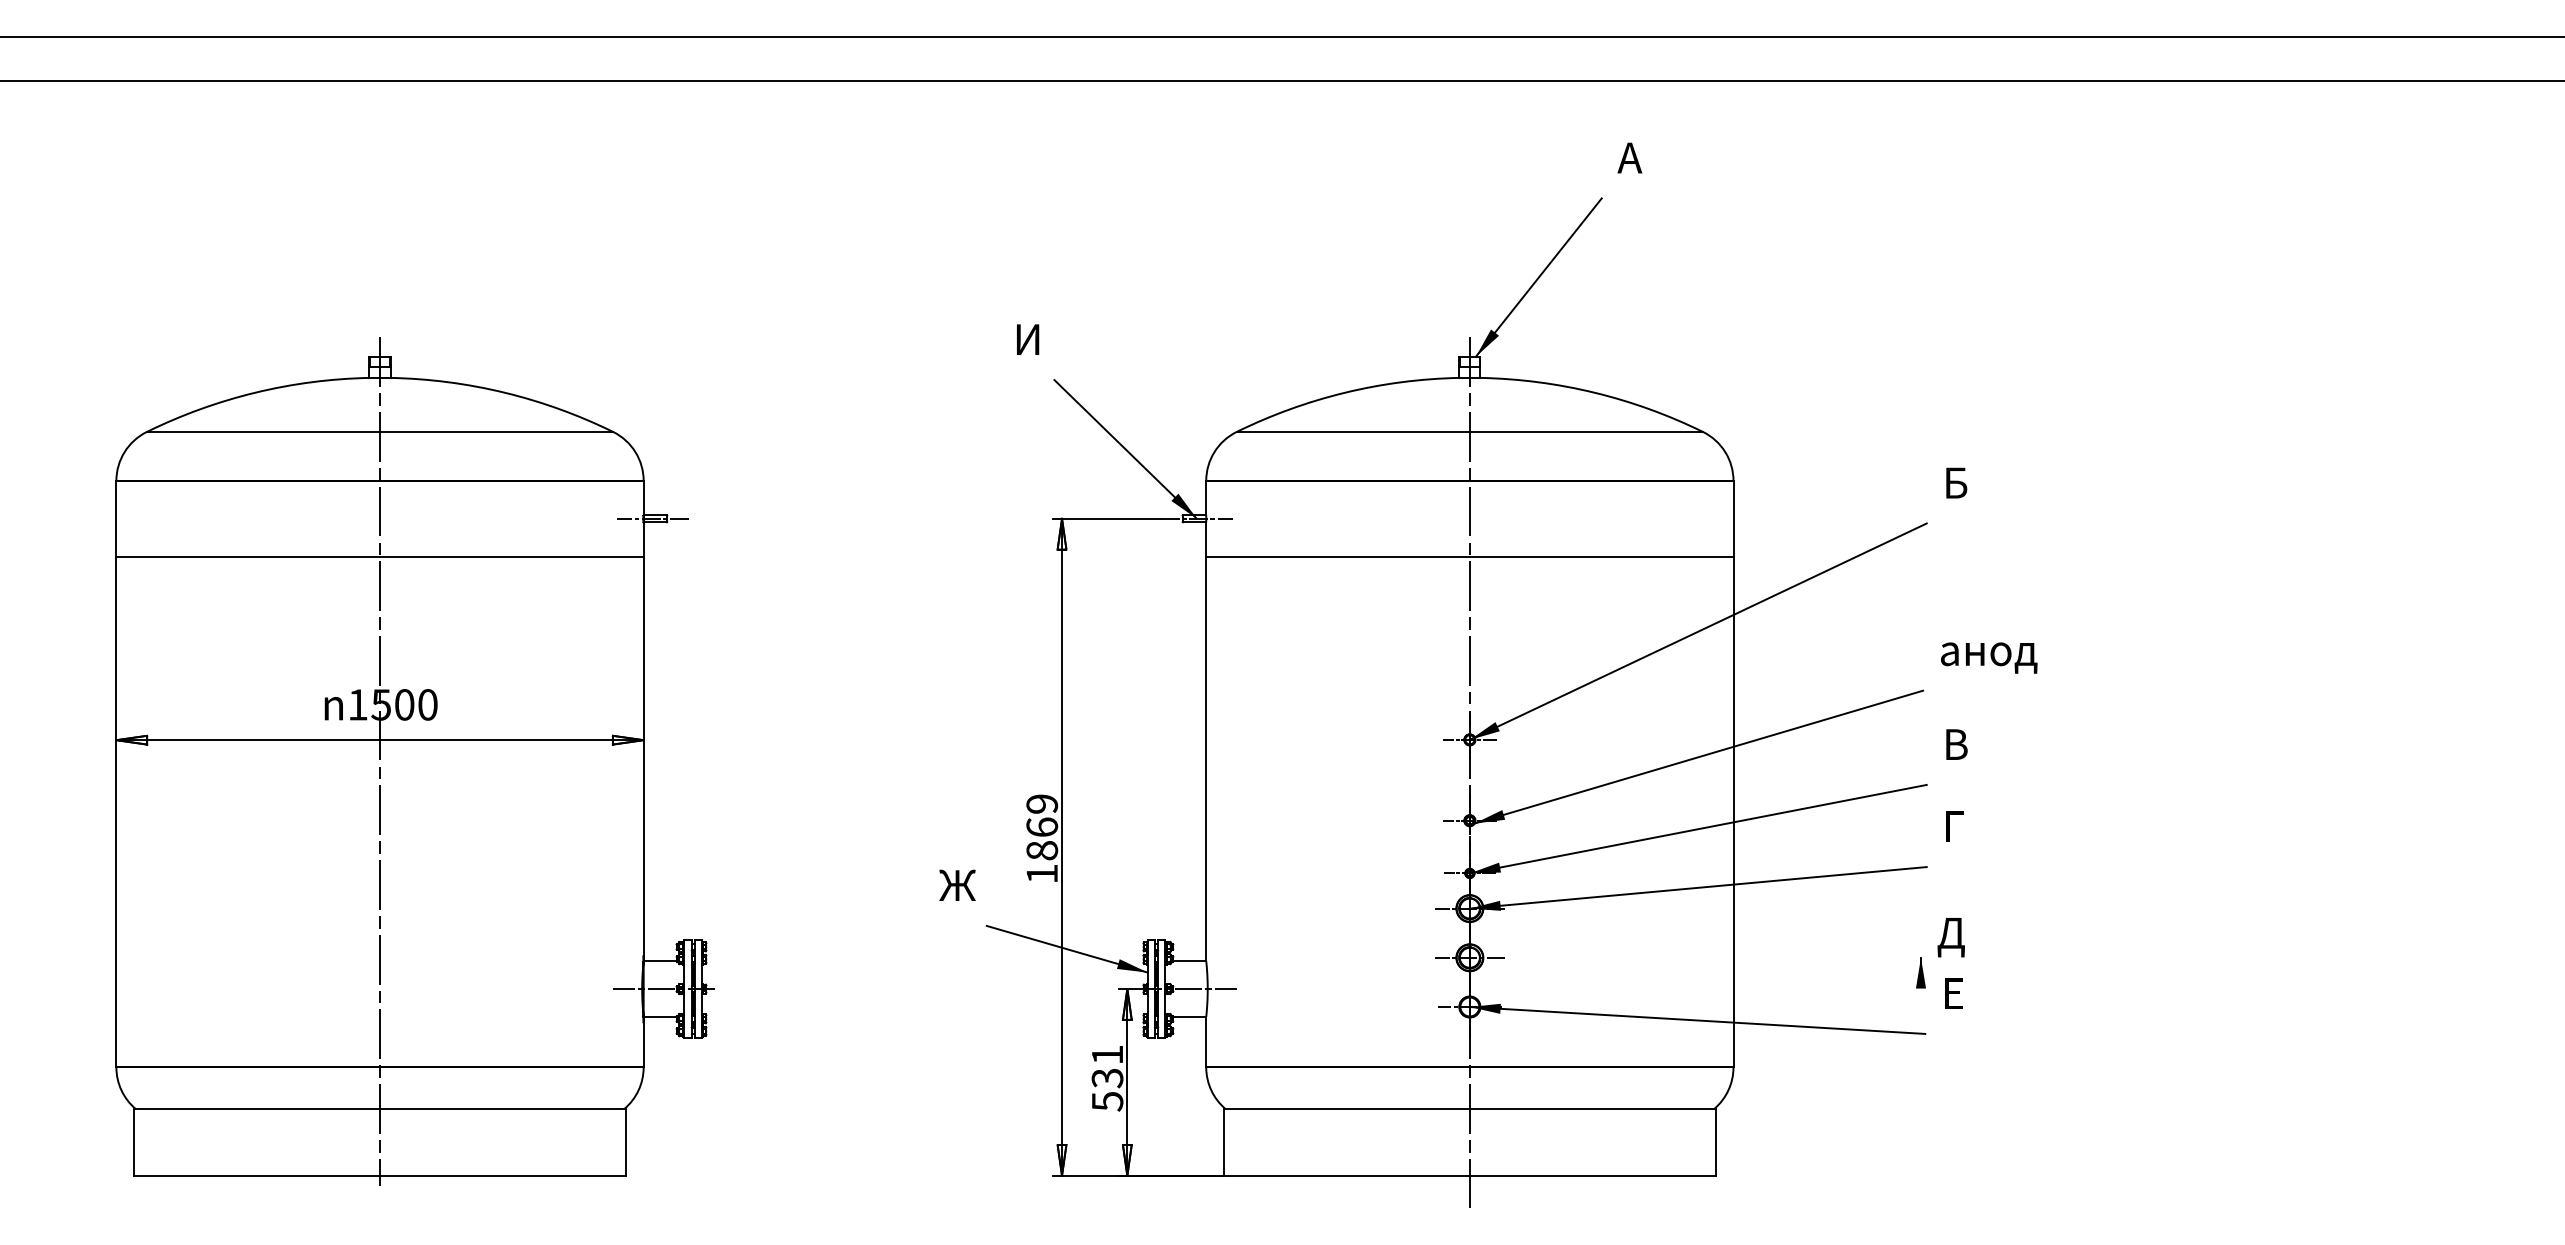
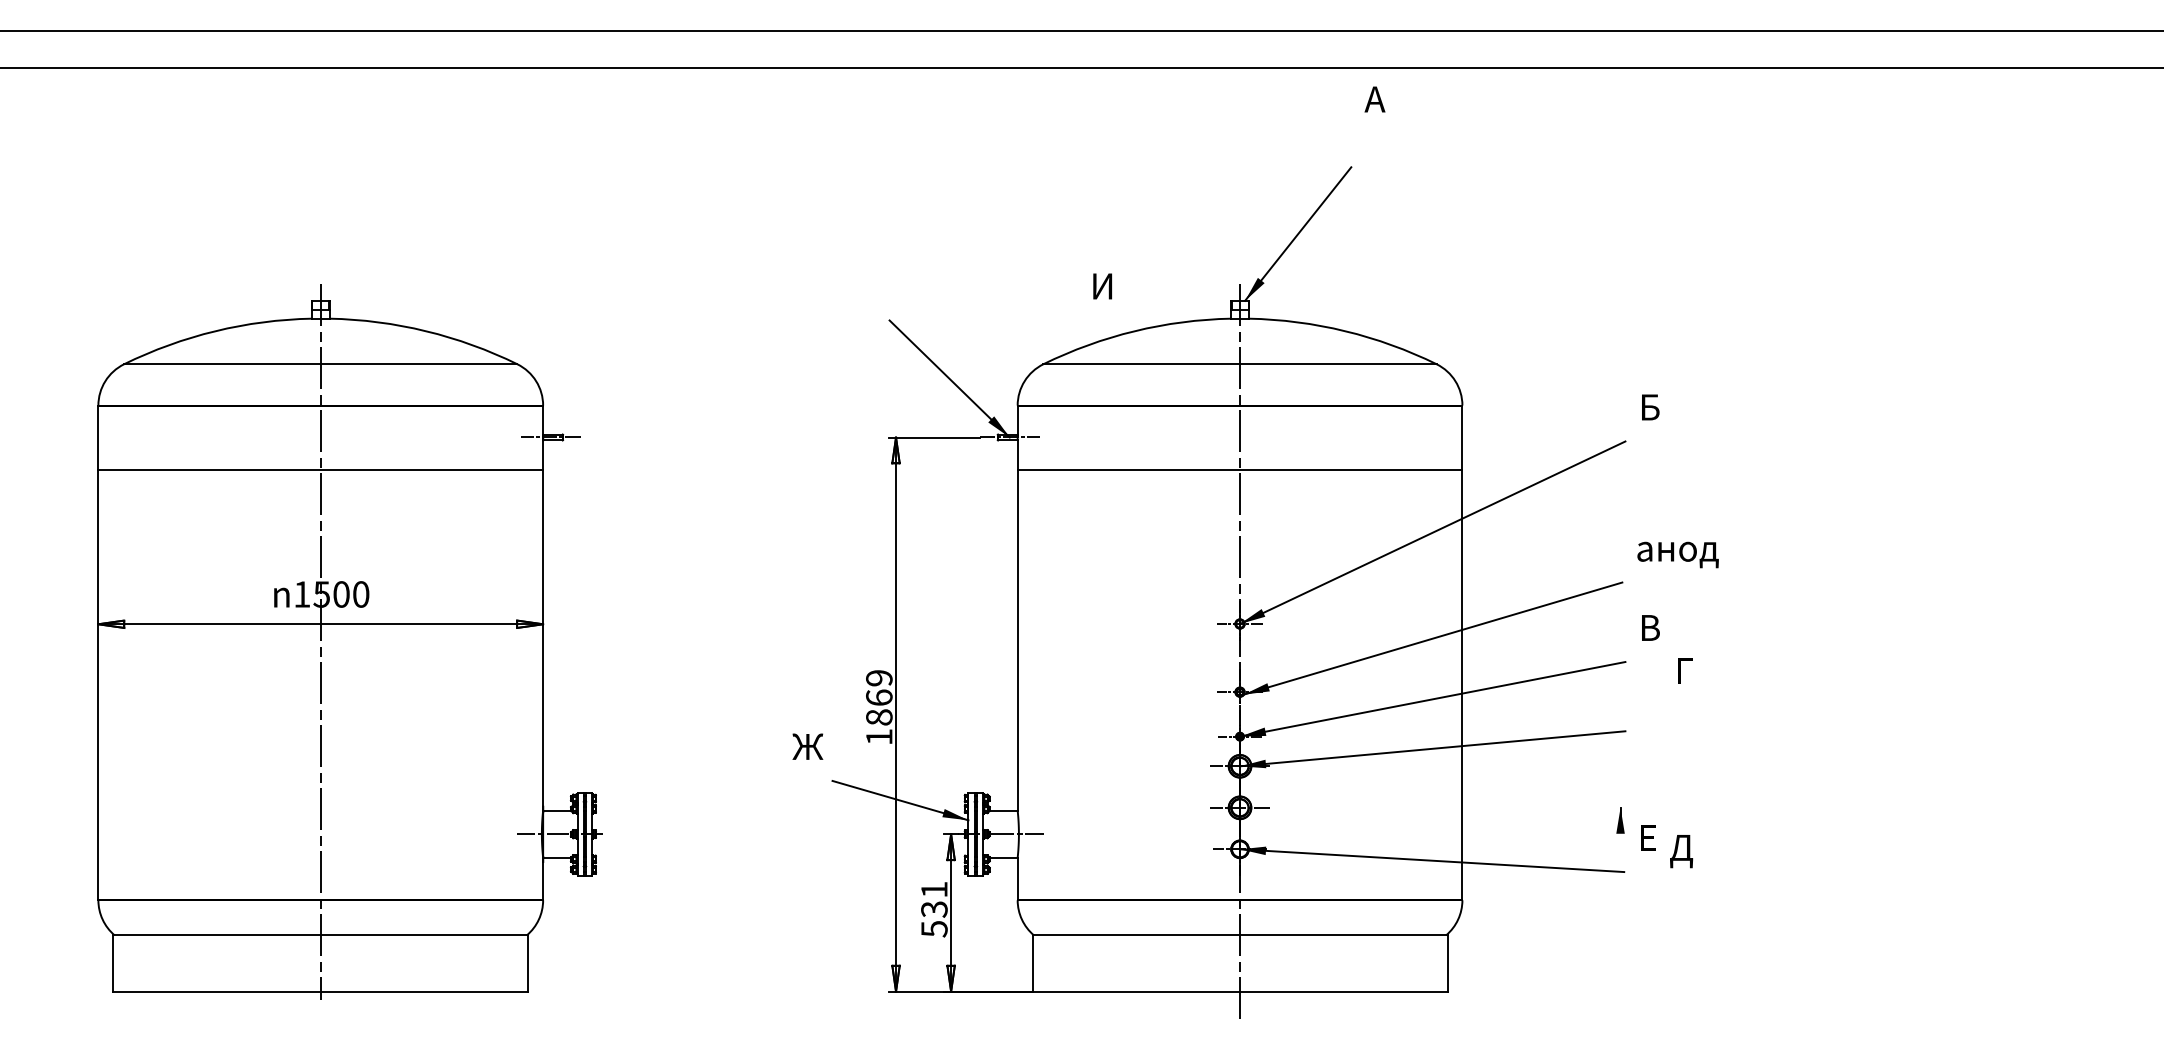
text: (1629, 157) -> (1374, 99), moved
text: (1028, 339) -> (1103, 286), moved
text: (1954, 826) -> (1685, 670), moved
text: (1950, 937) -> (1680, 851), moved

